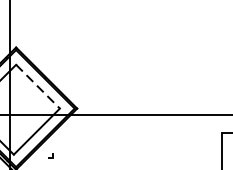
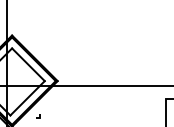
line: (38, 87) -> (28, 65), dashed -> solid

